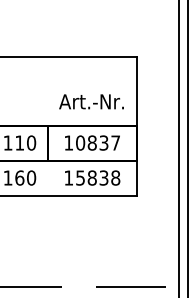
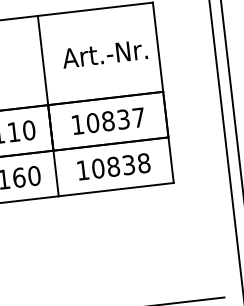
text: (91, 101) -> (104, 53), moved
line: (48, 126) -> (48, 106), added
text: (80, 177) -> (98, 167), 15838 -> 10838

